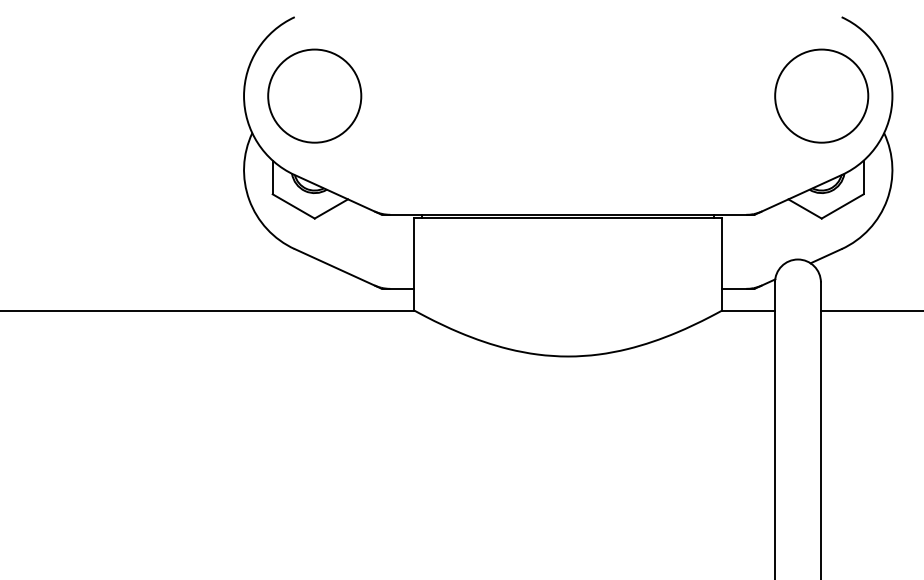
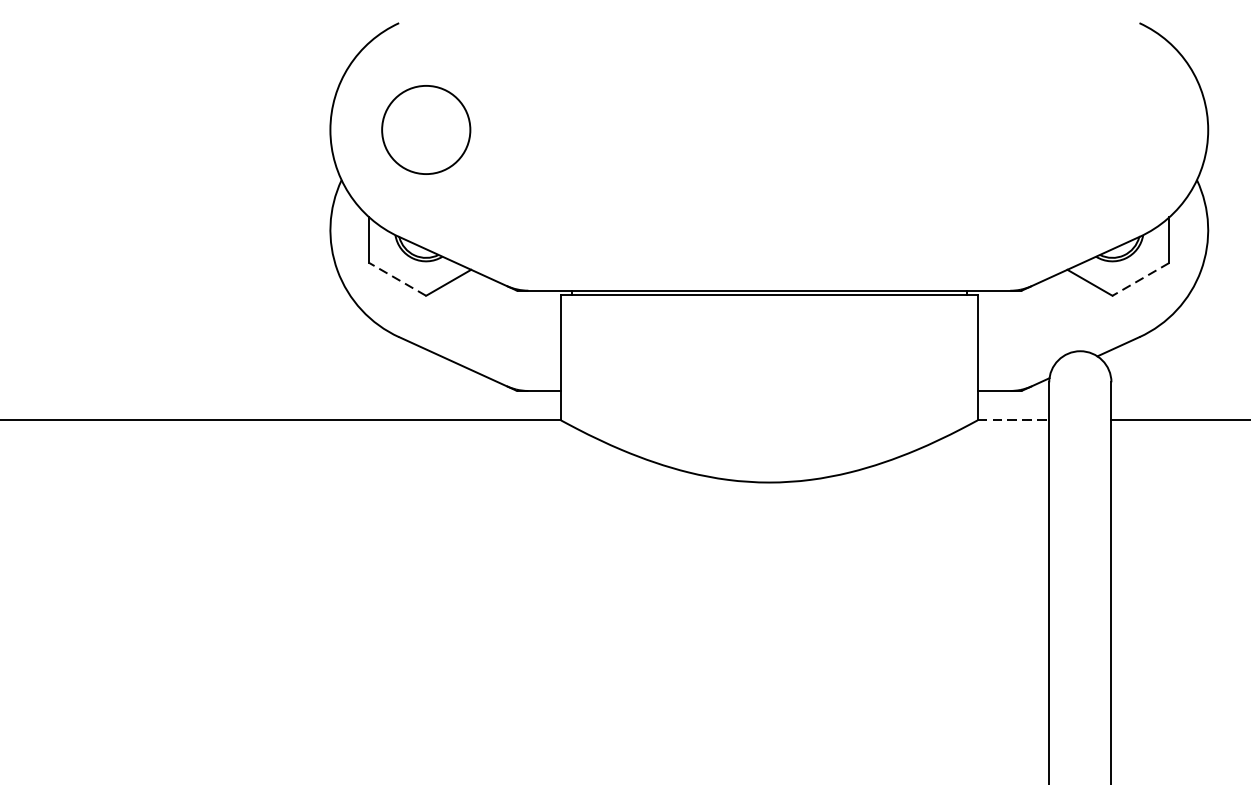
circle: (314, 95) -> (425, 129), size x0.7
circle: (821, 95) -> (1112, 129), removed
line: (293, 206) -> (397, 279), solid -> dashed
line: (842, 206) -> (1140, 279), solid -> dashed
line: (749, 310) -> (1014, 420), solid -> dashed

